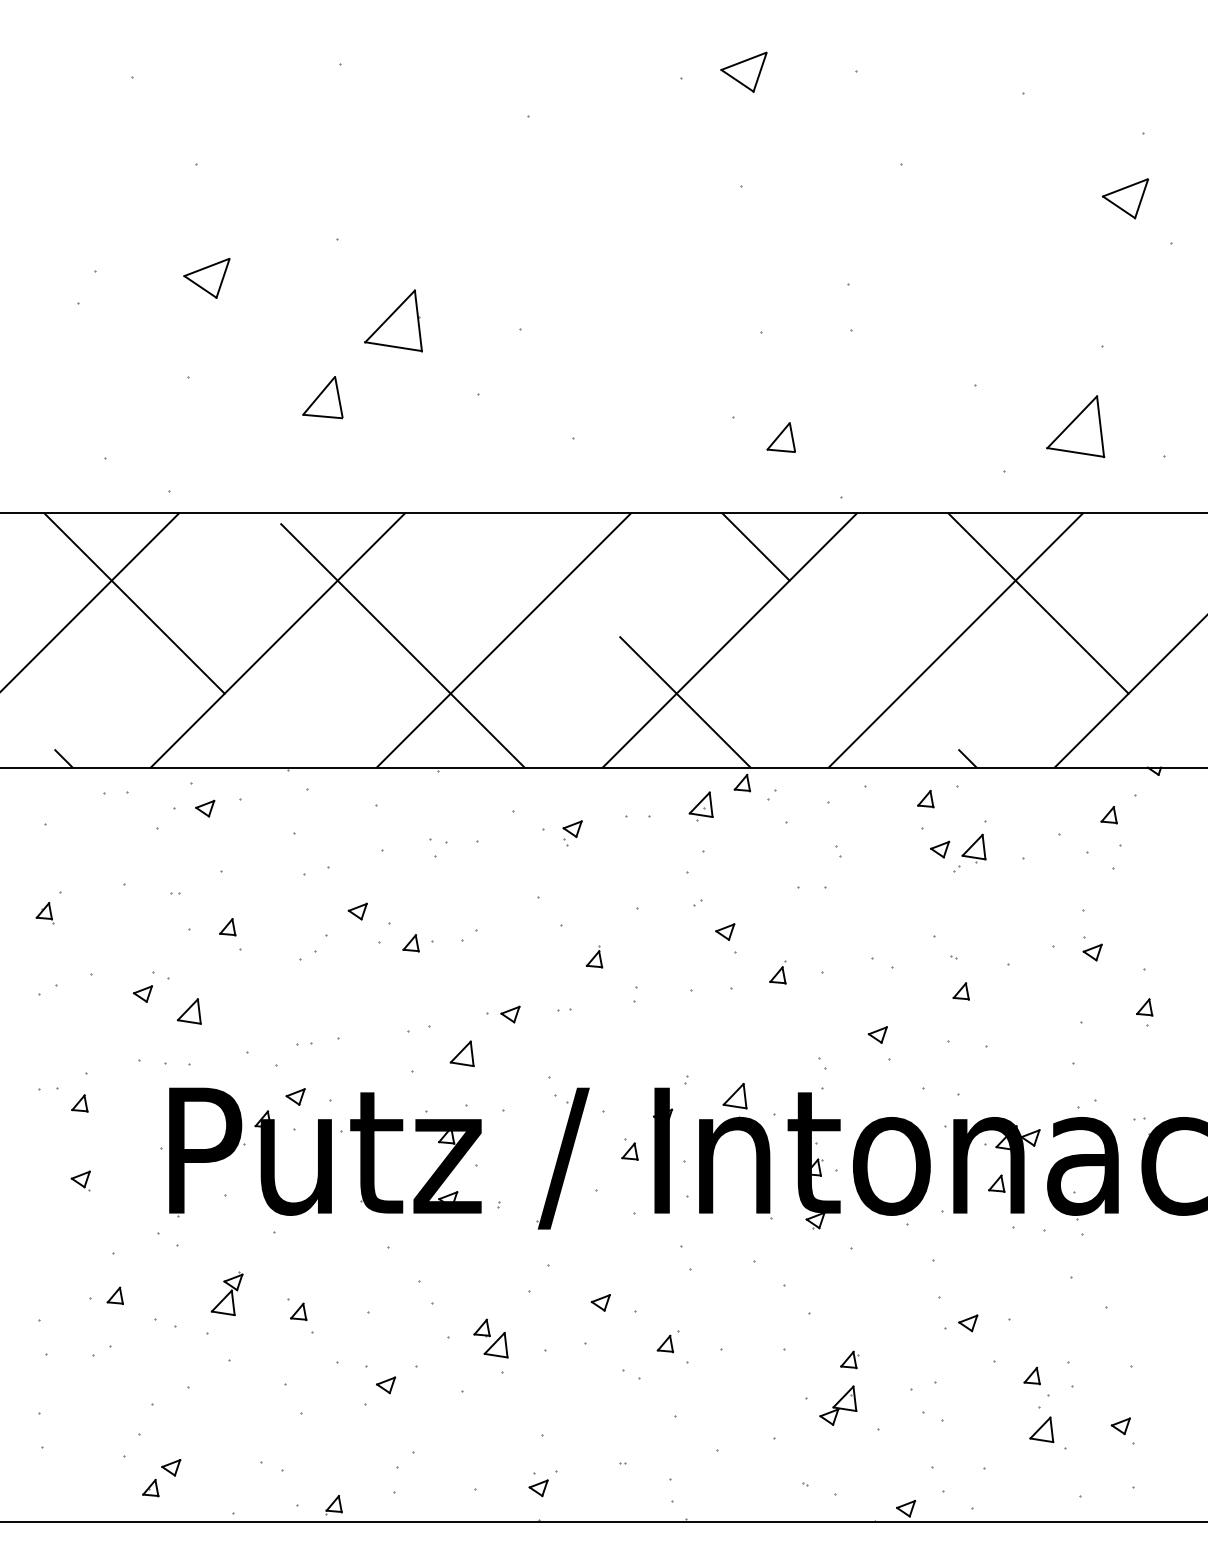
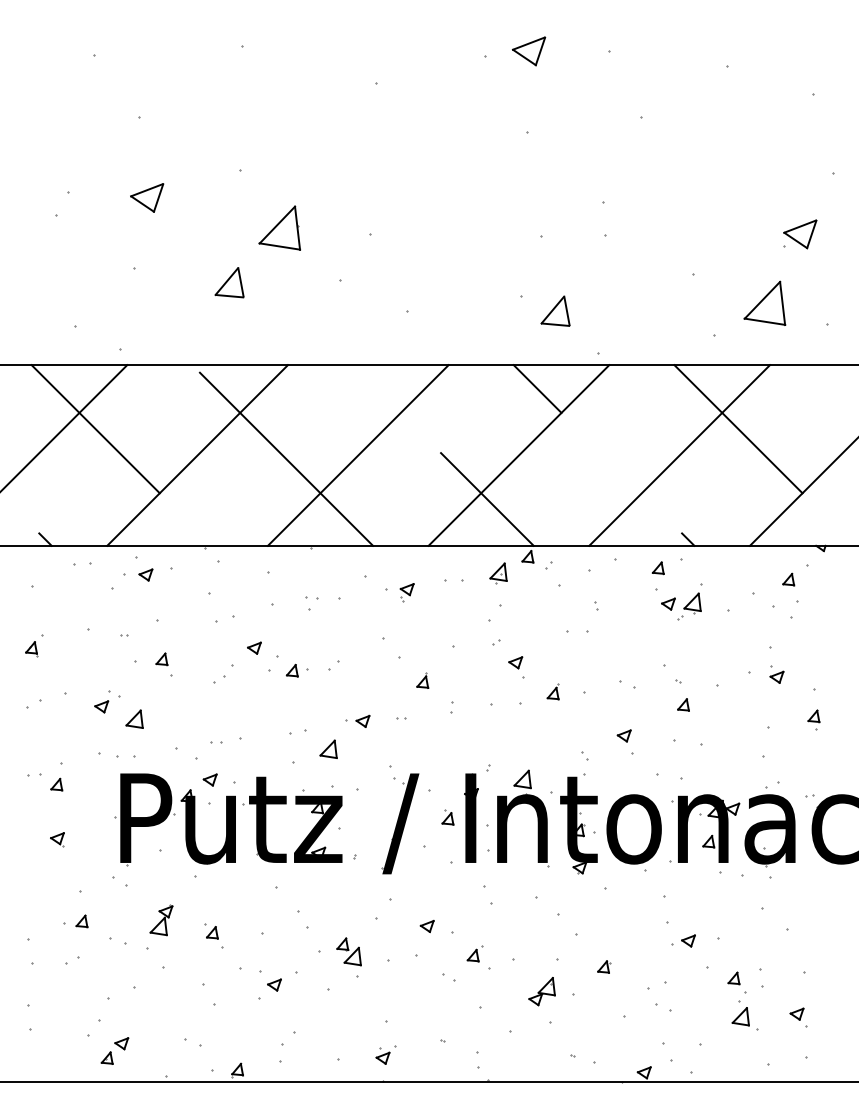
part: (1125, 198) -> (800, 234), moved
part: (781, 436) -> (555, 310), size x1.43
part: (837, 1405) -> (541, 991), moved

